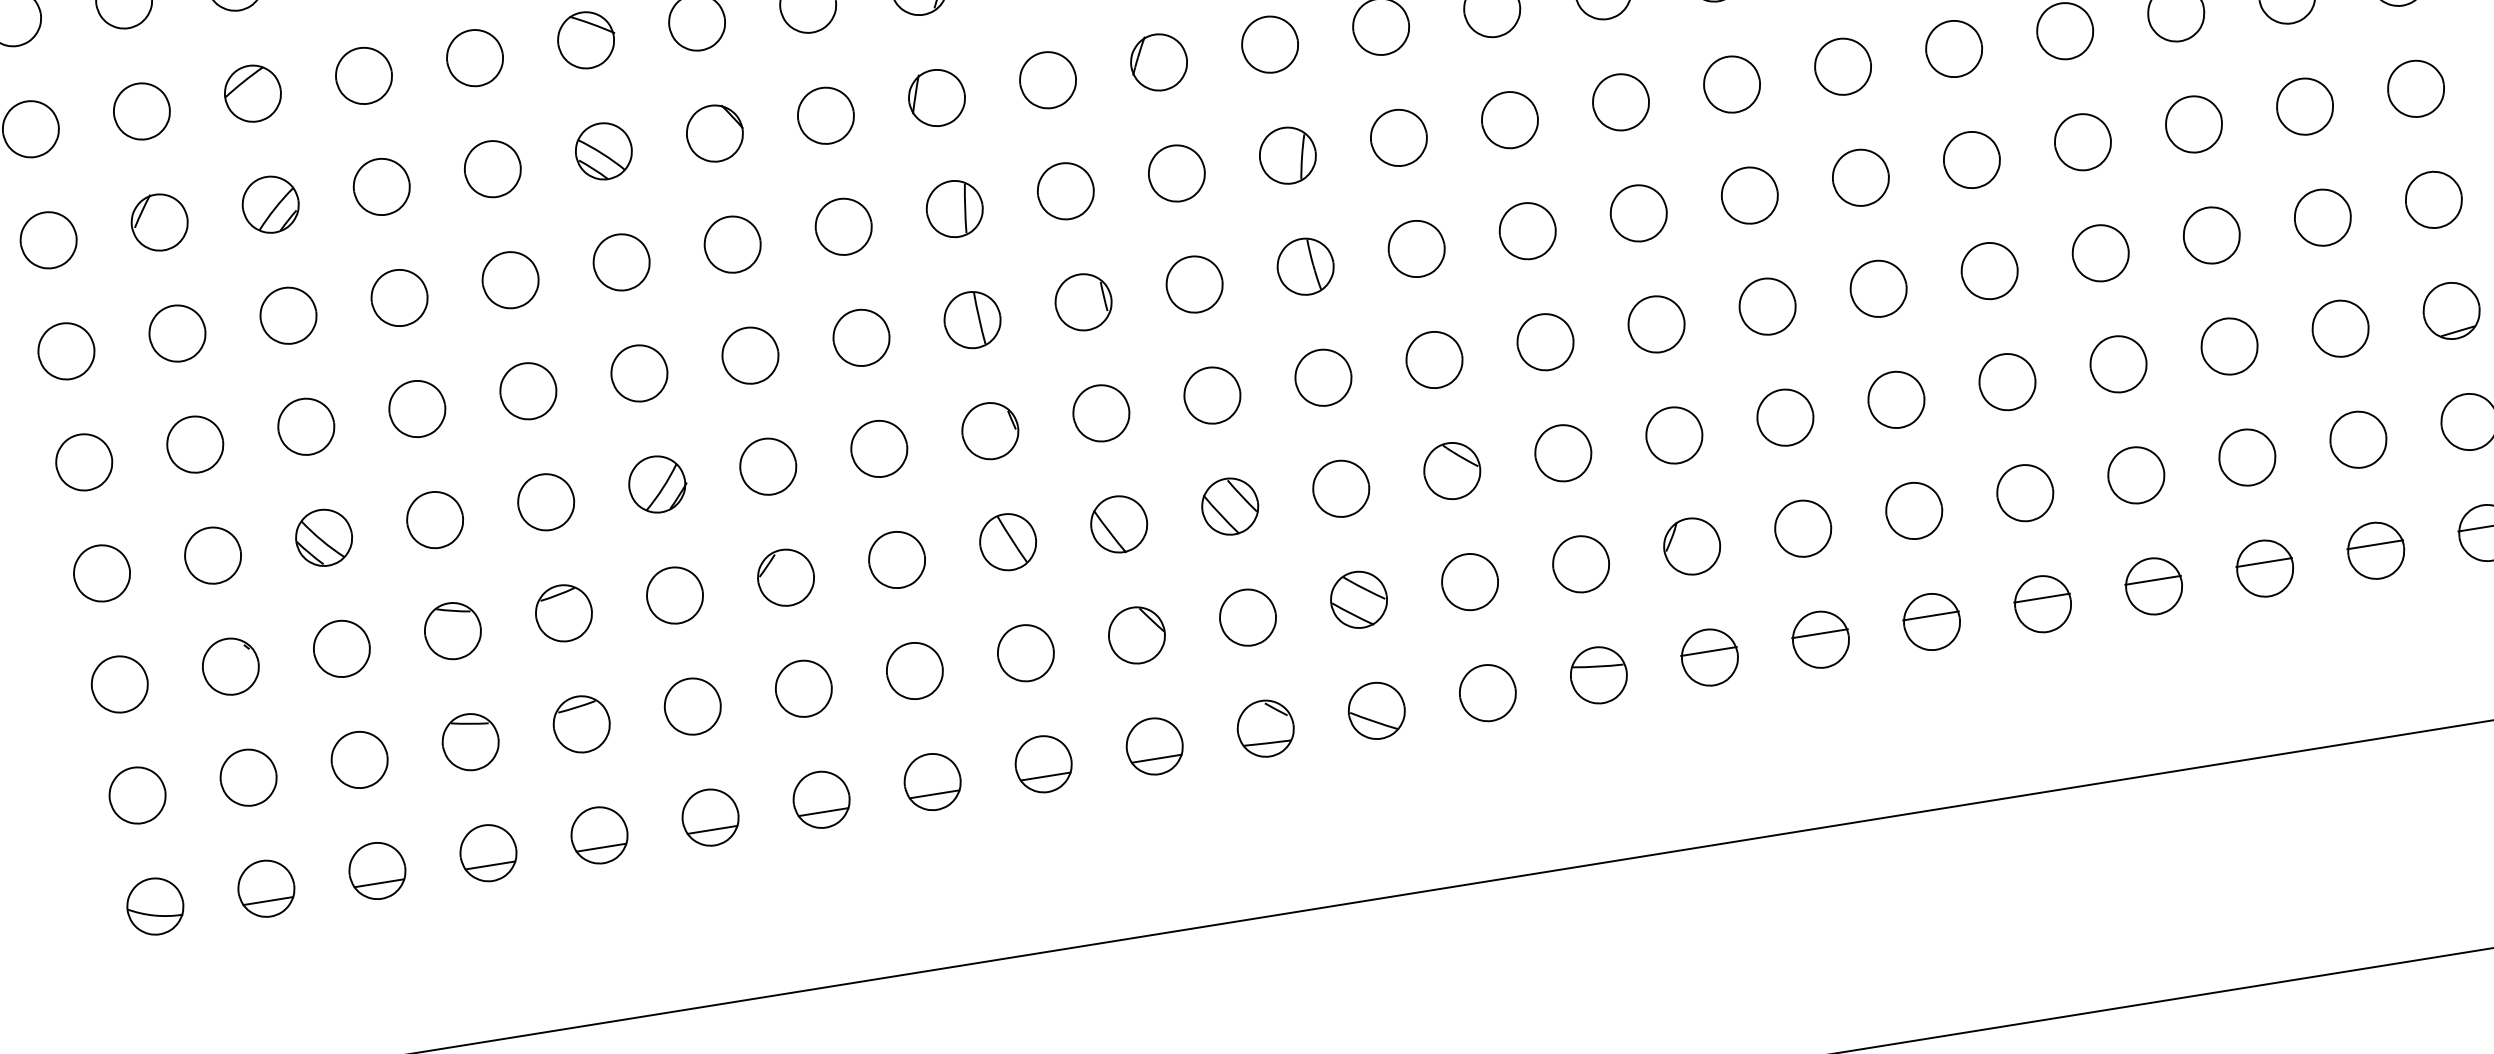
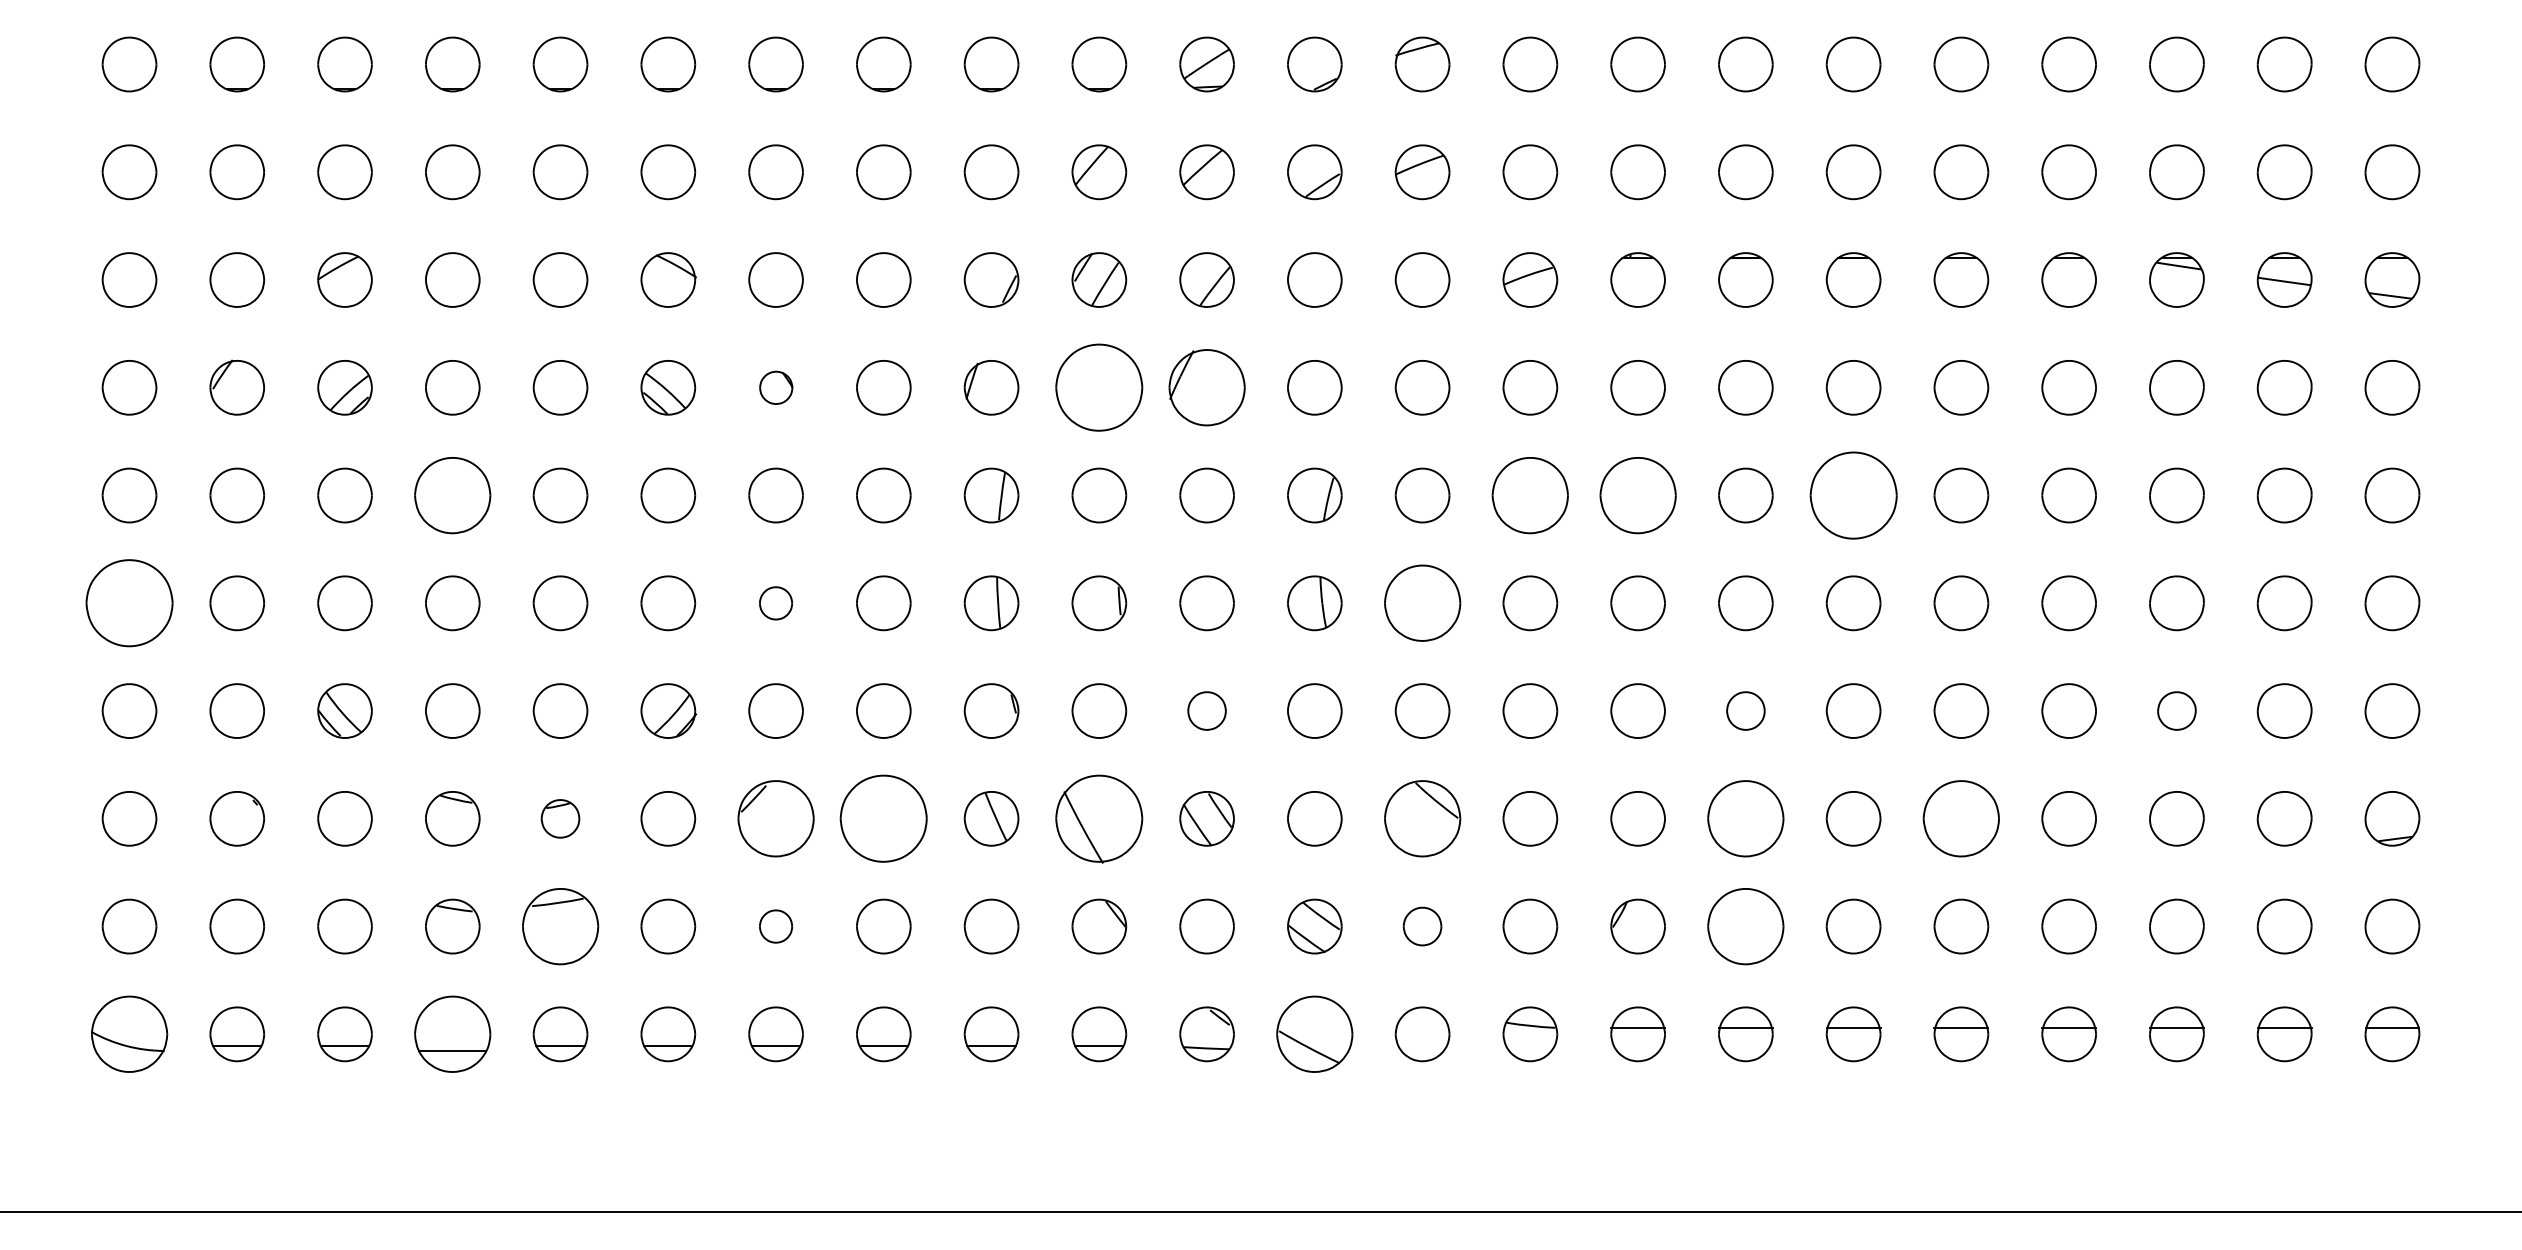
part: (1158, 62) -> (1206, 387), size x1.4
part: (1842, 66) -> (1853, 495), size x1.6
part: (1048, 79) -> (1099, 387), size x1.6
part: (1620, 102) -> (1637, 495), size x1.4
part: (1510, 120) -> (1530, 495), size x1.4
part: (715, 133) -> (776, 387), size x0.6
part: (2211, 234) -> (2176, 710), size x0.7
part: (1416, 249) -> (1422, 603), size x1.4
part: (399, 297) -> (452, 495), size x1.4
part: (1767, 306) -> (1745, 710), size x0.7
part: (749, 355) -> (775, 603), size x0.6
part: (2007, 381) -> (1961, 818), size x1.4
part: (1211, 395) -> (1206, 710), size x0.7
part: (1784, 417) -> (1745, 818), size x1.4
part: (84, 462) -> (129, 603), size x1.6
part: (1452, 470) -> (1422, 818), size x1.4
part: (1119, 524) -> (1099, 818), size x1.6
part: (1802, 528) -> (1745, 926), size x1.4
part: (896, 559) -> (883, 818), size x1.6
part: (785, 577) -> (775, 818), size x1.4
part: (1469, 582) -> (1422, 926), size x0.7
part: (563, 613) -> (560, 818), size x0.7
part: (803, 688) -> (775, 926), size x0.6
part: (1376, 711) -> (1314, 1034), size x1.4
part: (581, 724) -> (560, 926), size x1.4
part: (488, 853) -> (452, 1034), size x1.4
part: (155, 906) -> (129, 1034), size x1.4

